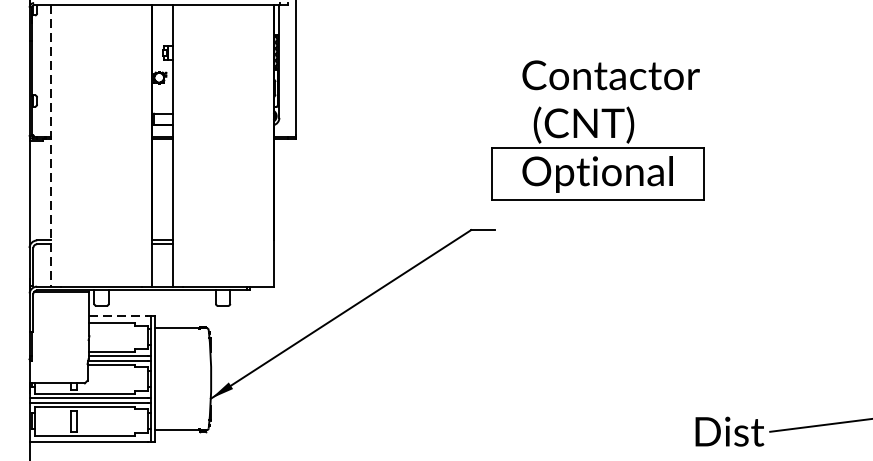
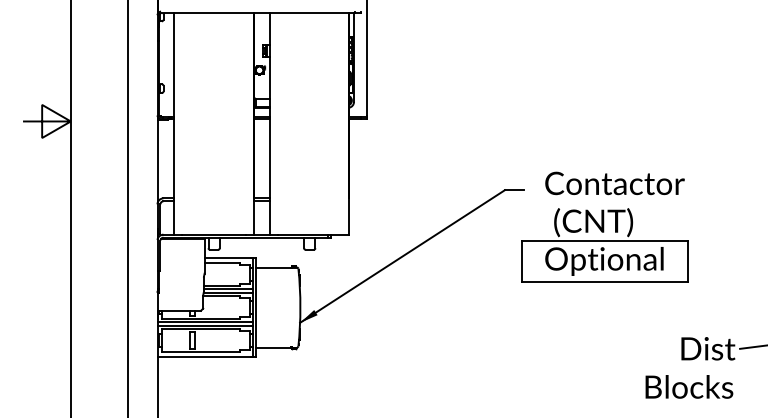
part: (597, 130) -> (604, 226), moved
line: (51, 146) -> (174, 124), dashed -> solid
line: (118, 316) -> (227, 258), dashed -> solid

